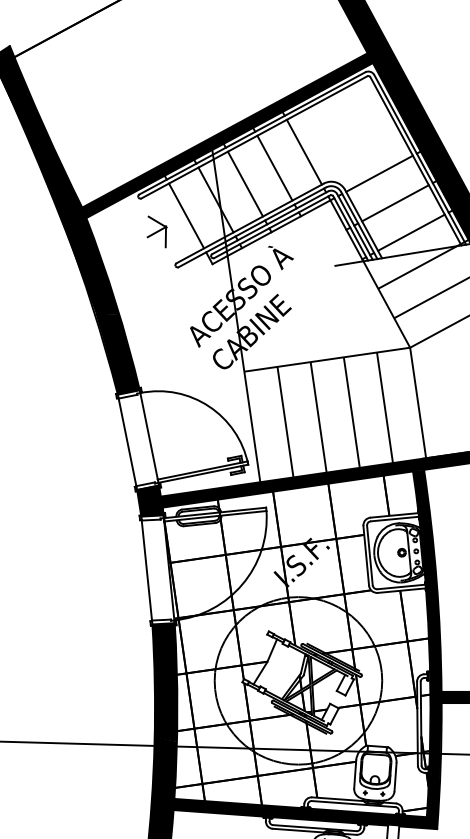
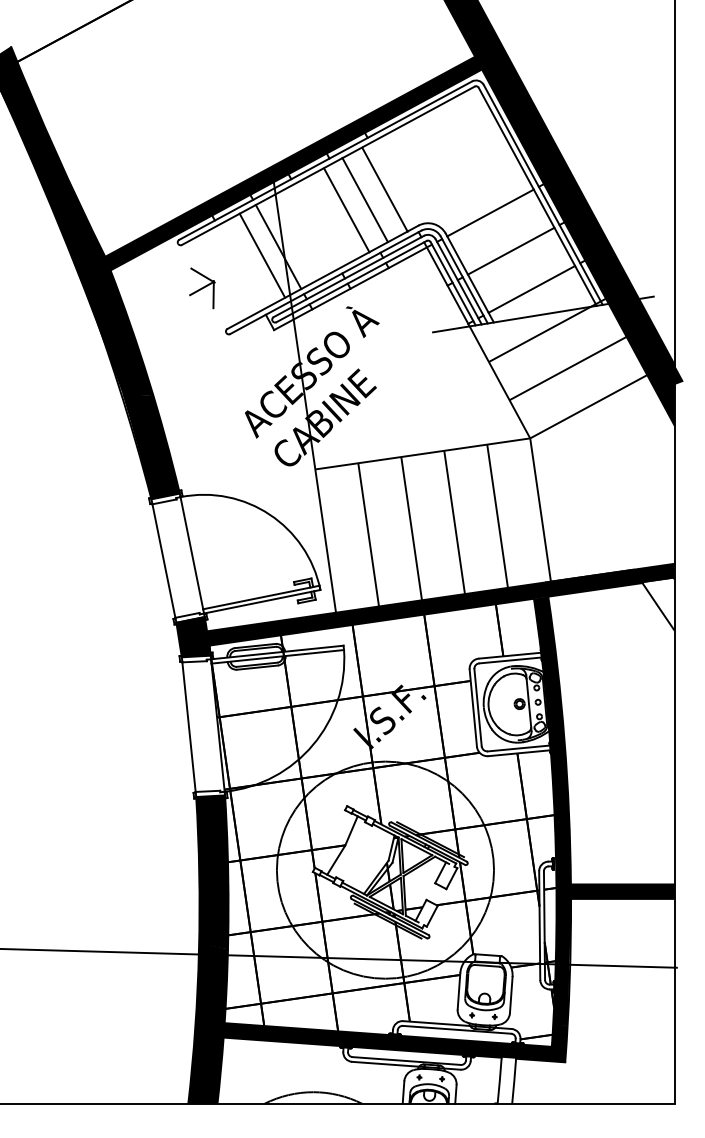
line: (303, 152) -> (364, 200), moved
line: (274, 168) -> (384, 189), moved
line: (245, 184) -> (346, 210), moved
line: (186, 215) -> (262, 255), moved

